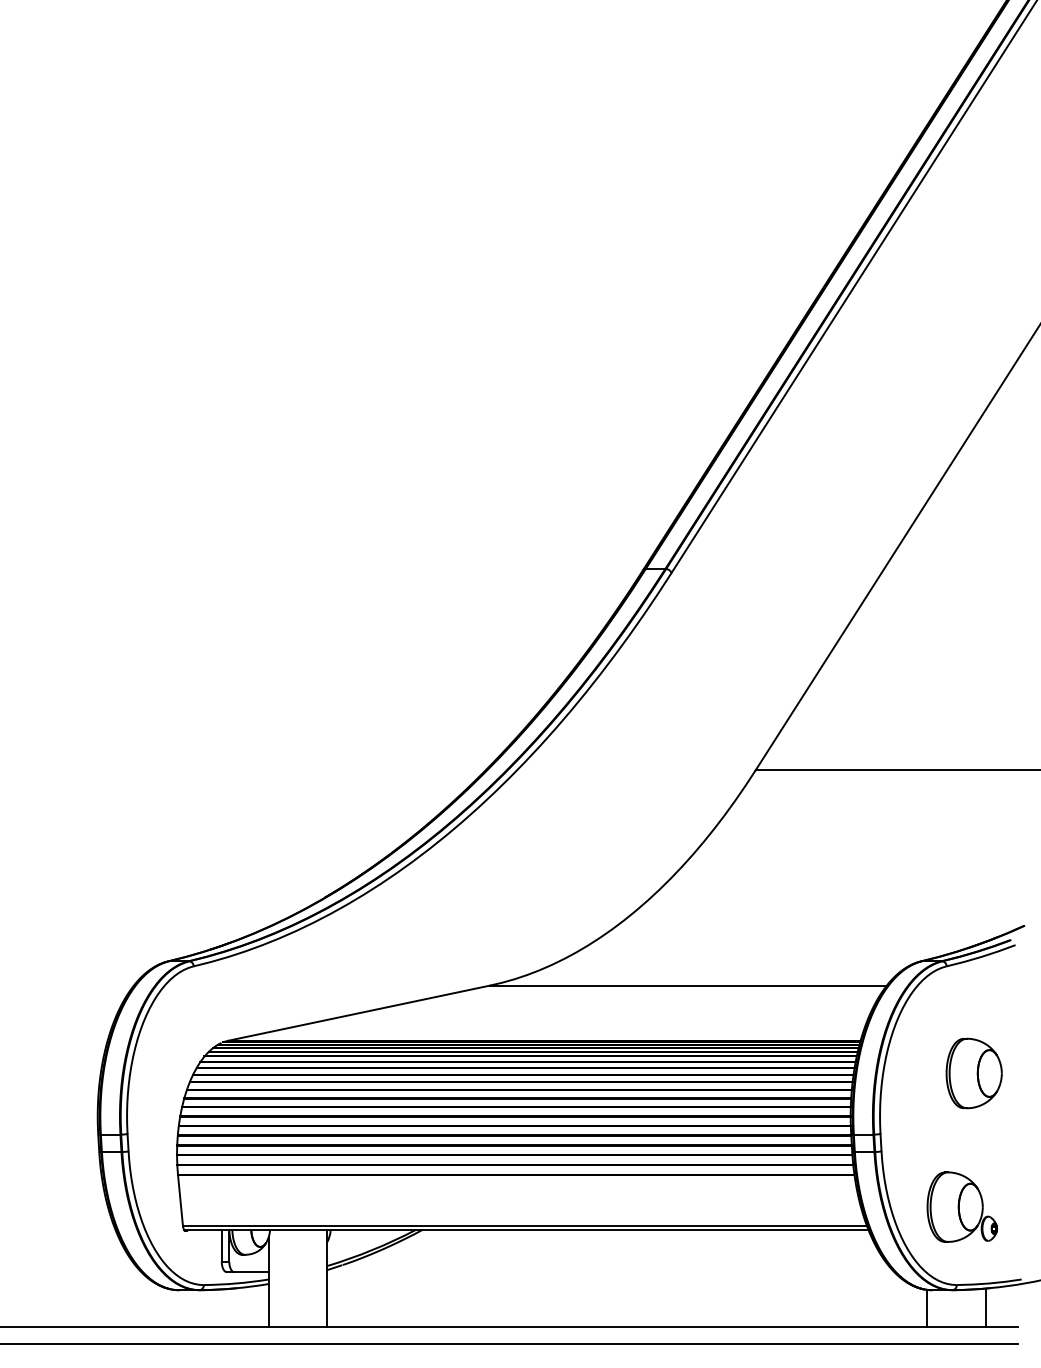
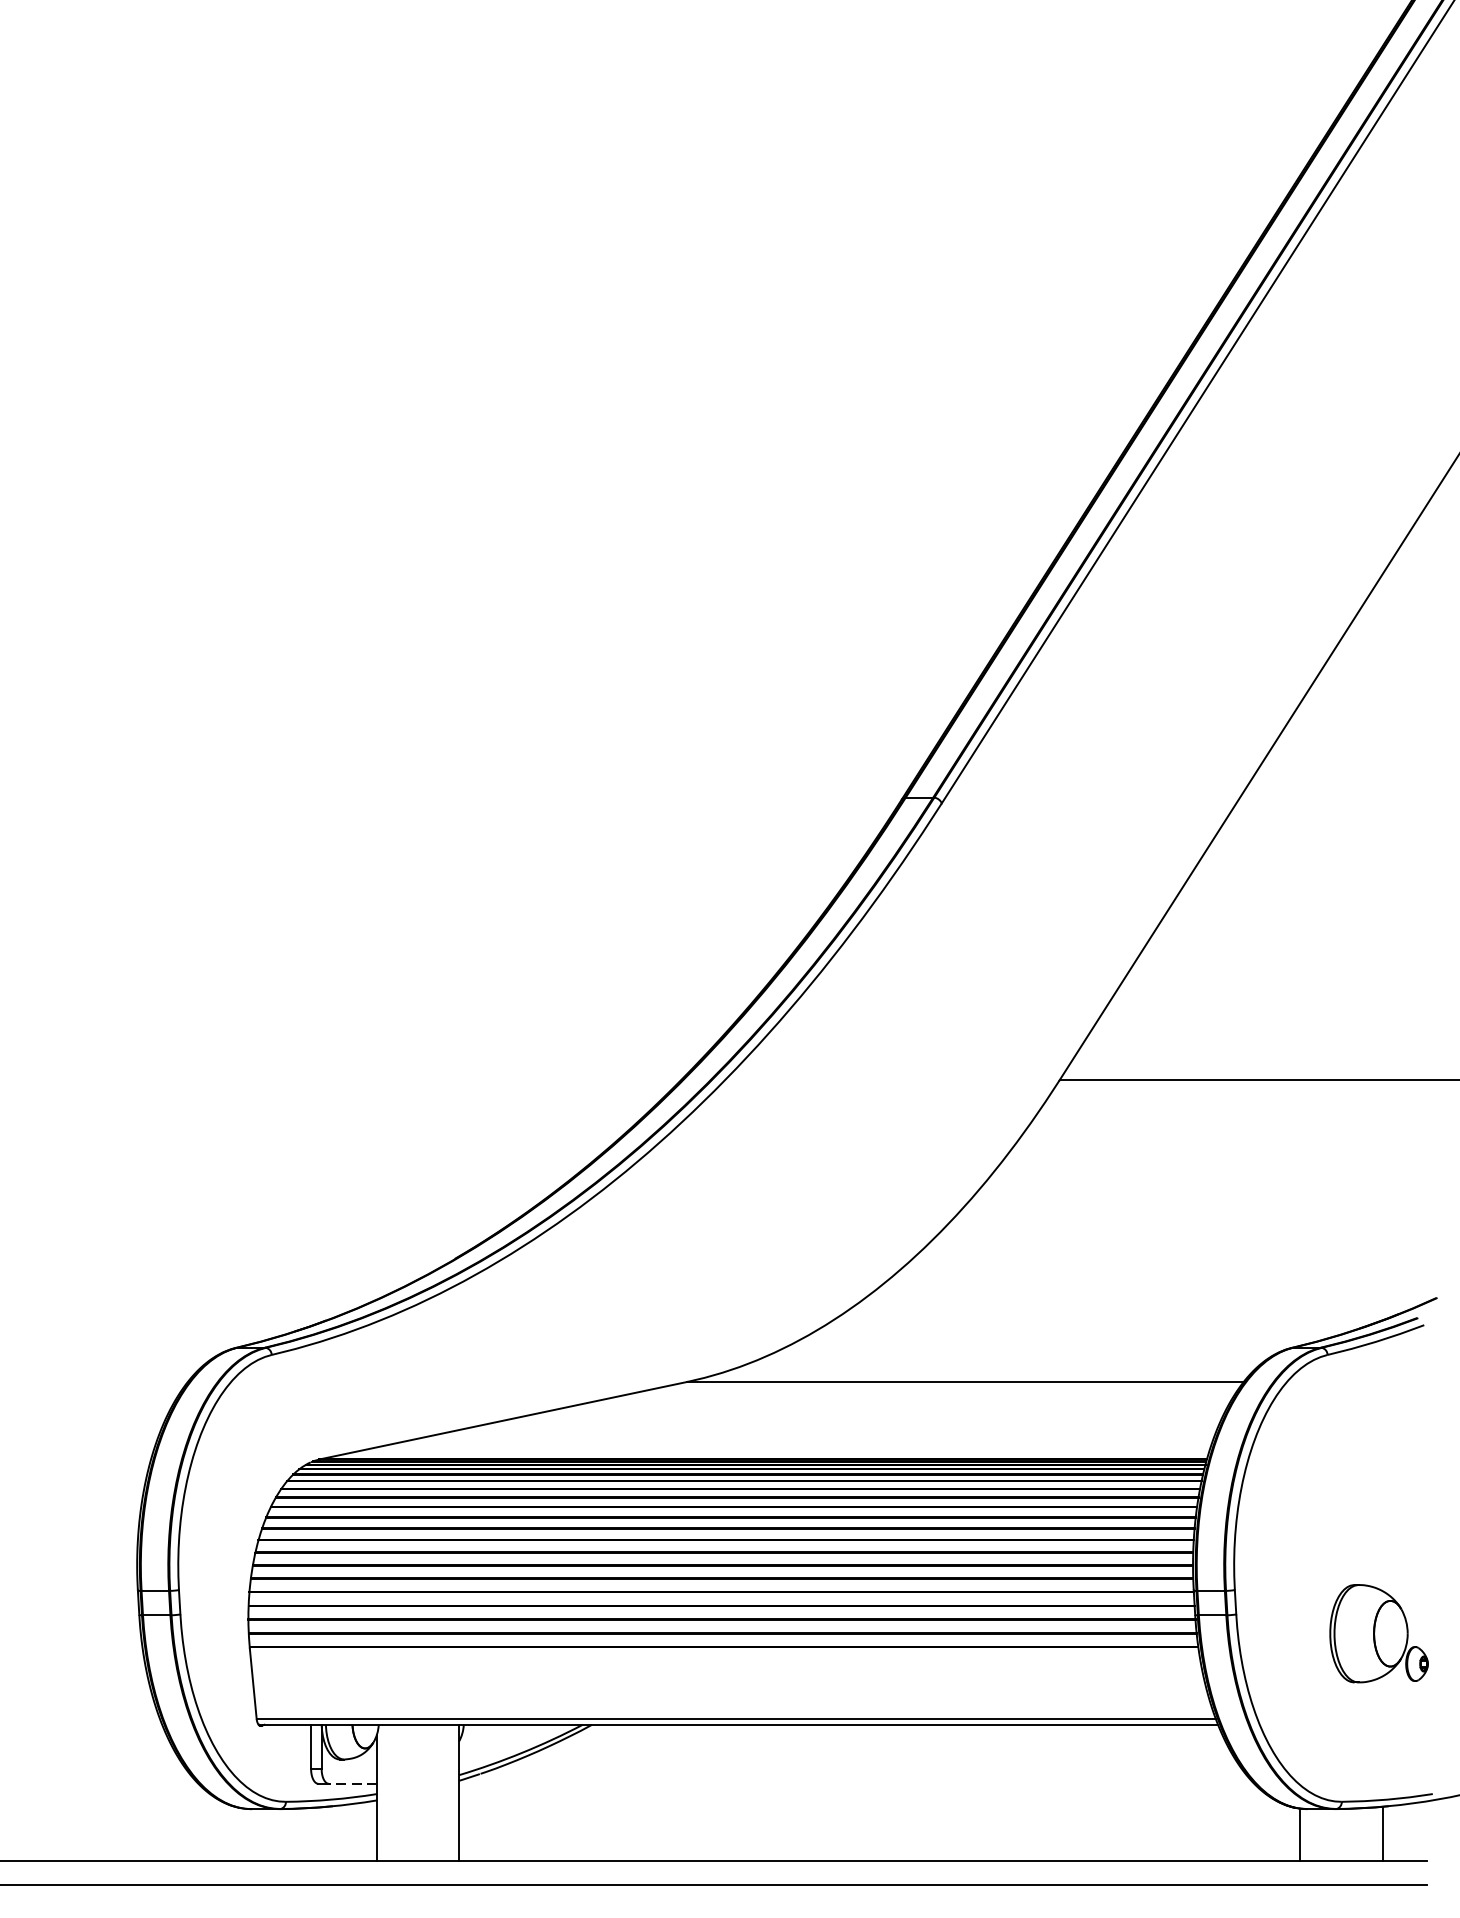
part: (973, 1073) -> (1365, 1505), removed
part: (961, 1206) -> (1377, 1632), moved
line: (251, 1272) -> (352, 1784), solid -> dashed

